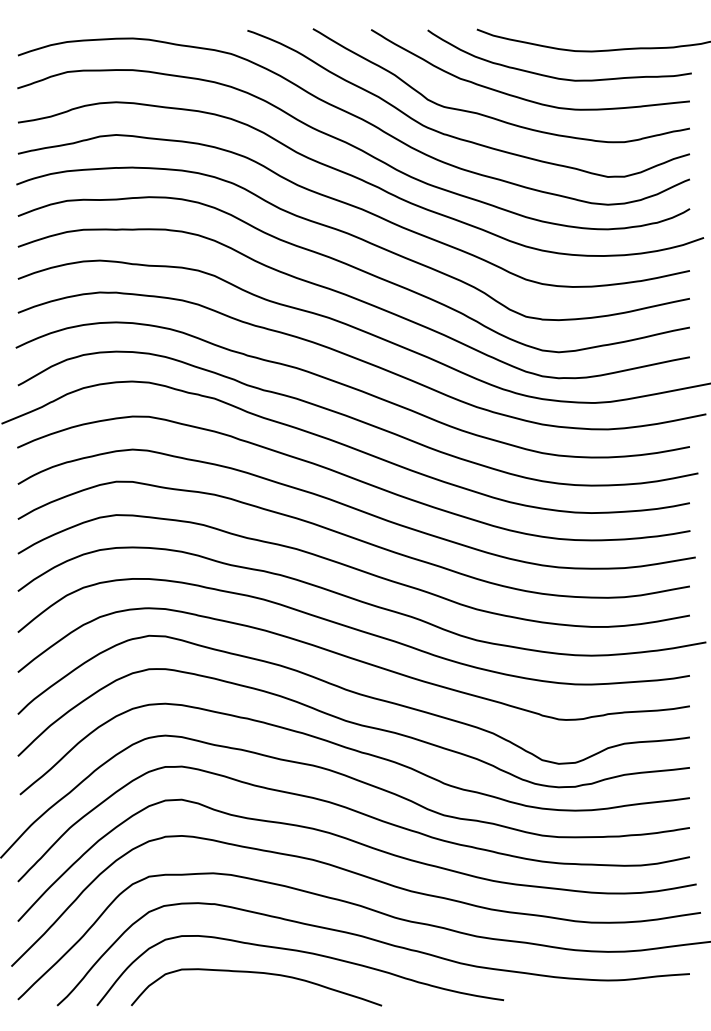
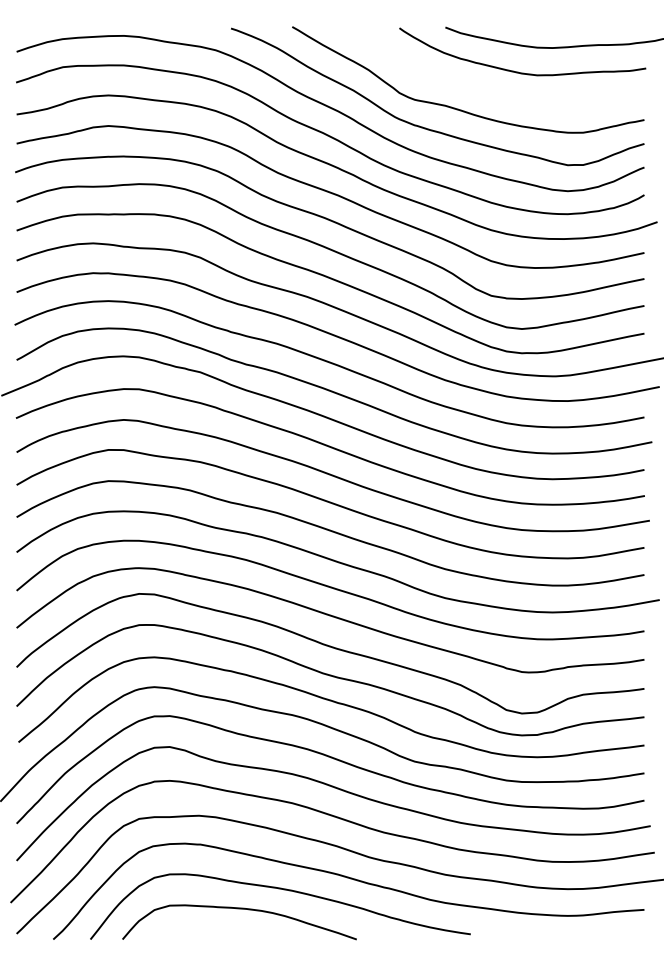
curve: (522, 97) -> (488, 91), removed

